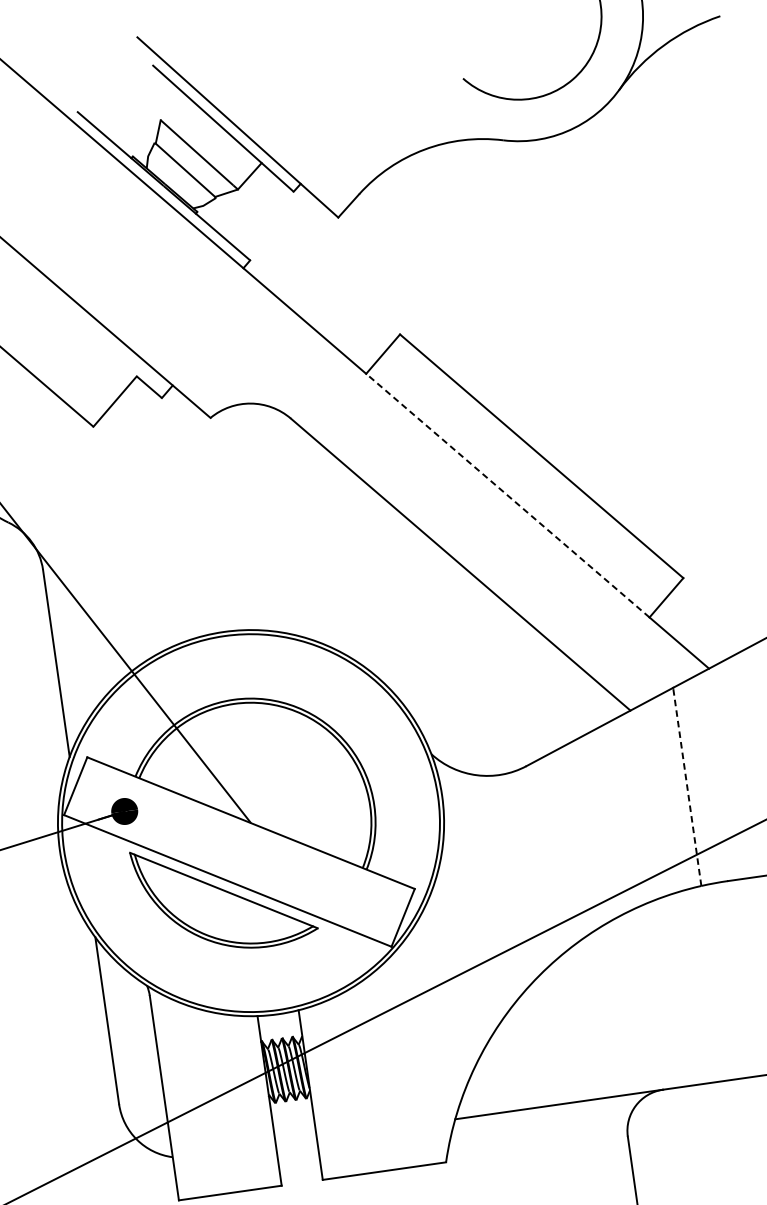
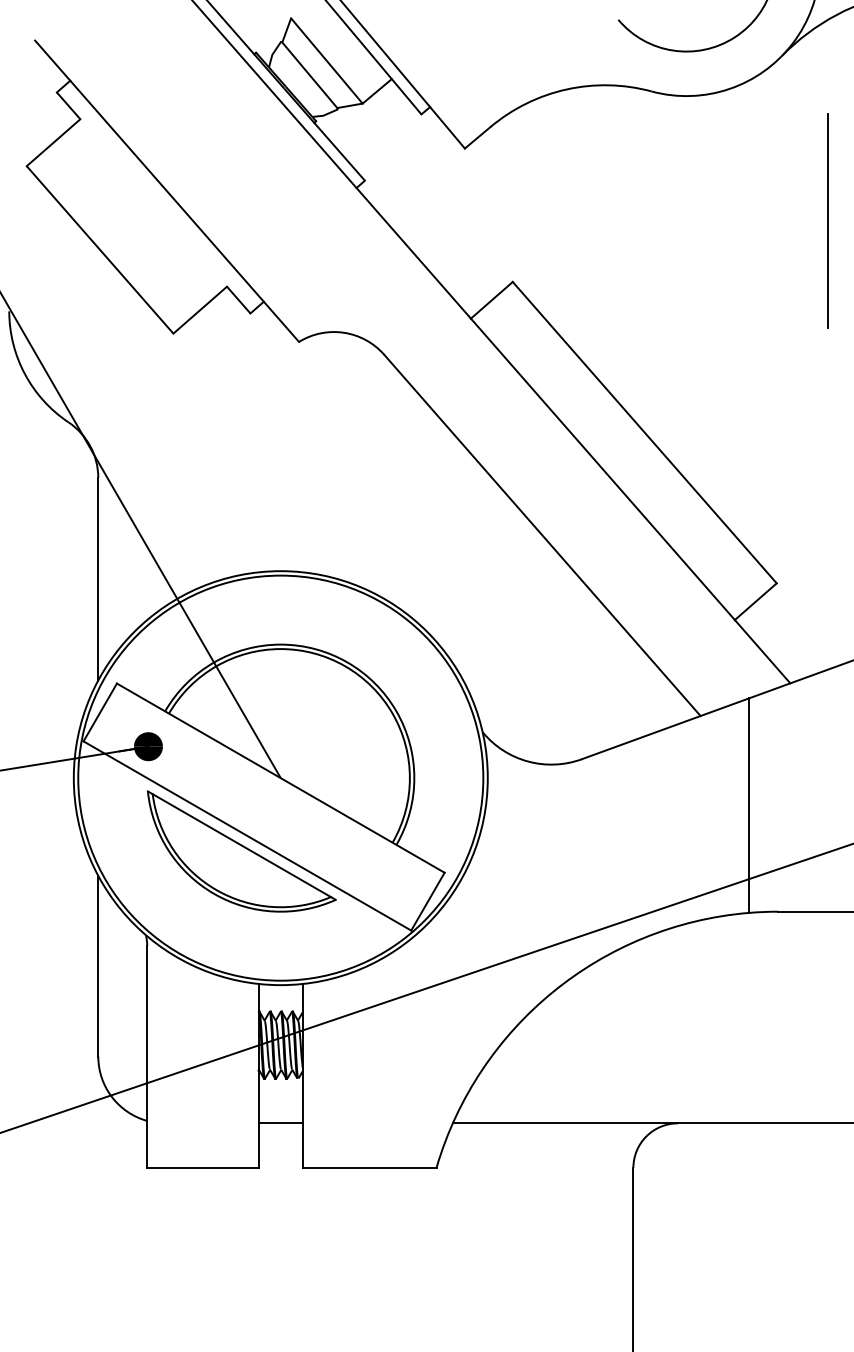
line: (683, 236) -> (828, 220), added
line: (507, 494) -> (602, 468), dashed -> solid
line: (687, 786) -> (749, 805), dashed -> solid
line: (296, 1142) -> (280, 1123), added

